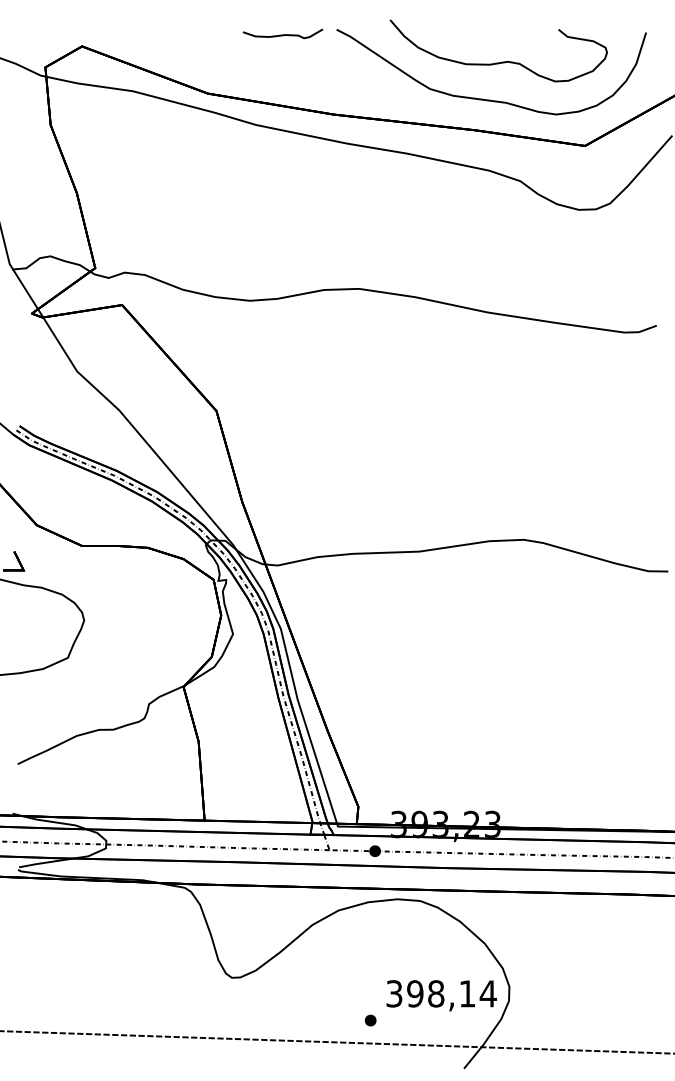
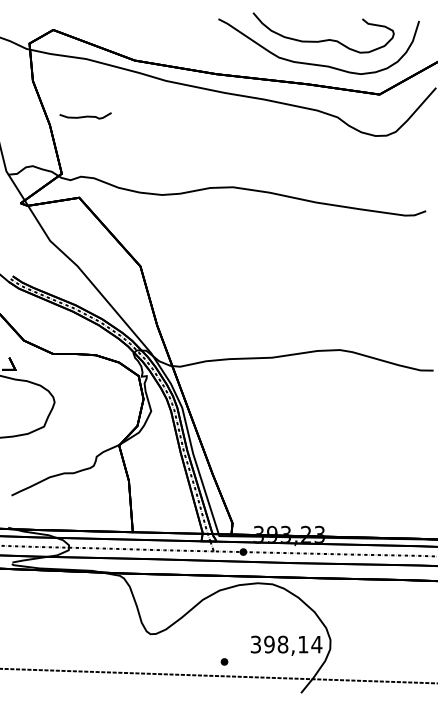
curve: (282, 33) -> (85, 115), moved
part: (370, 1019) -> (224, 661), moved

